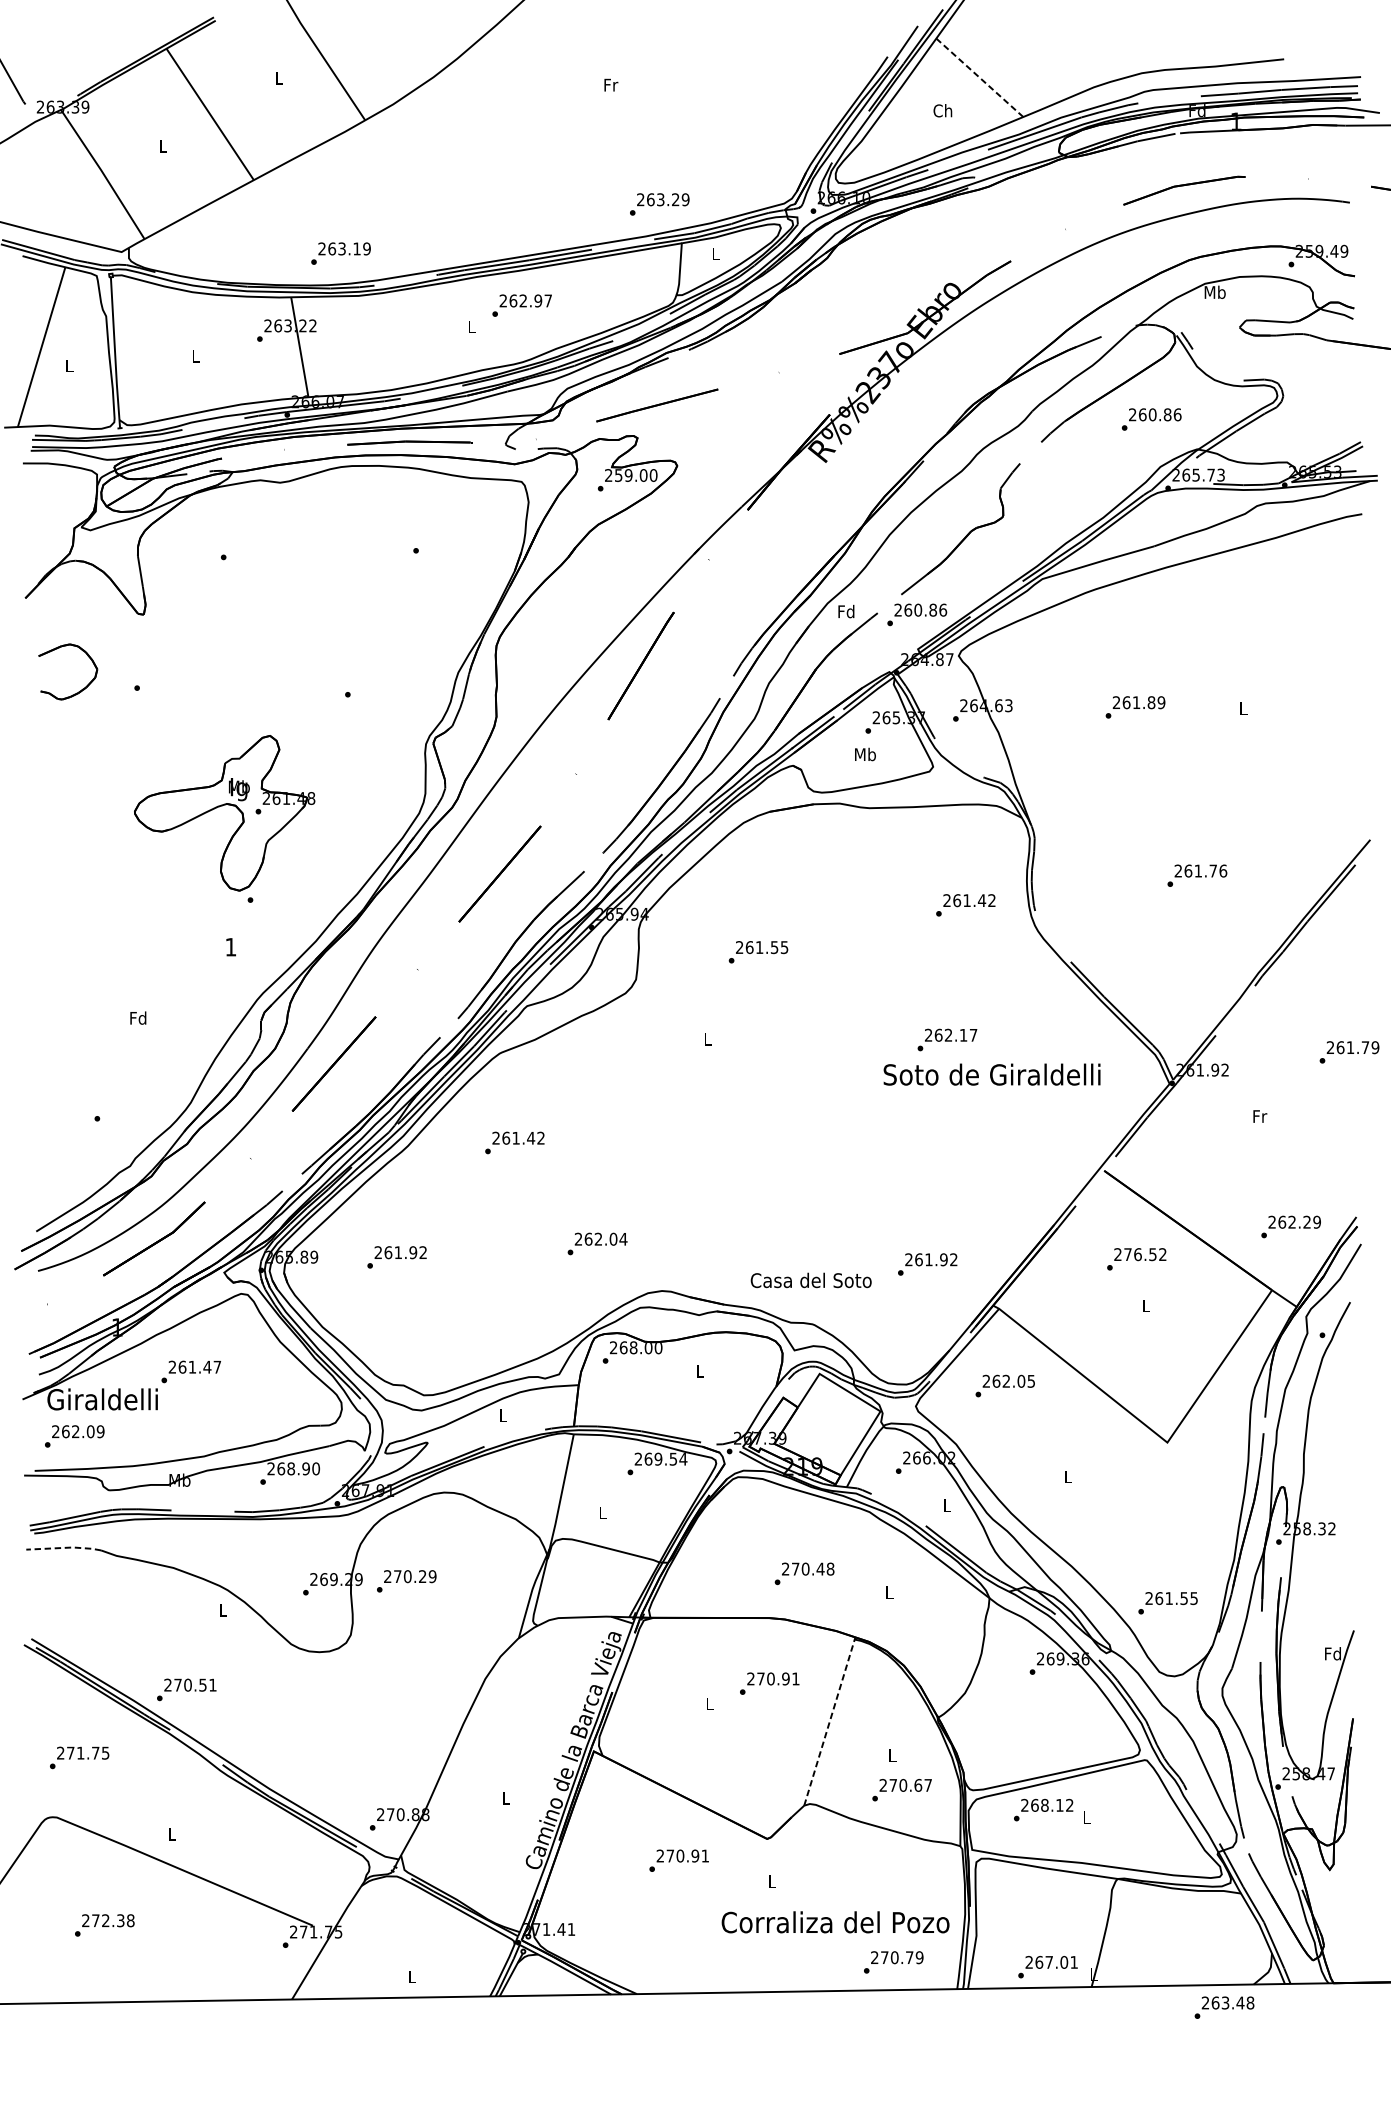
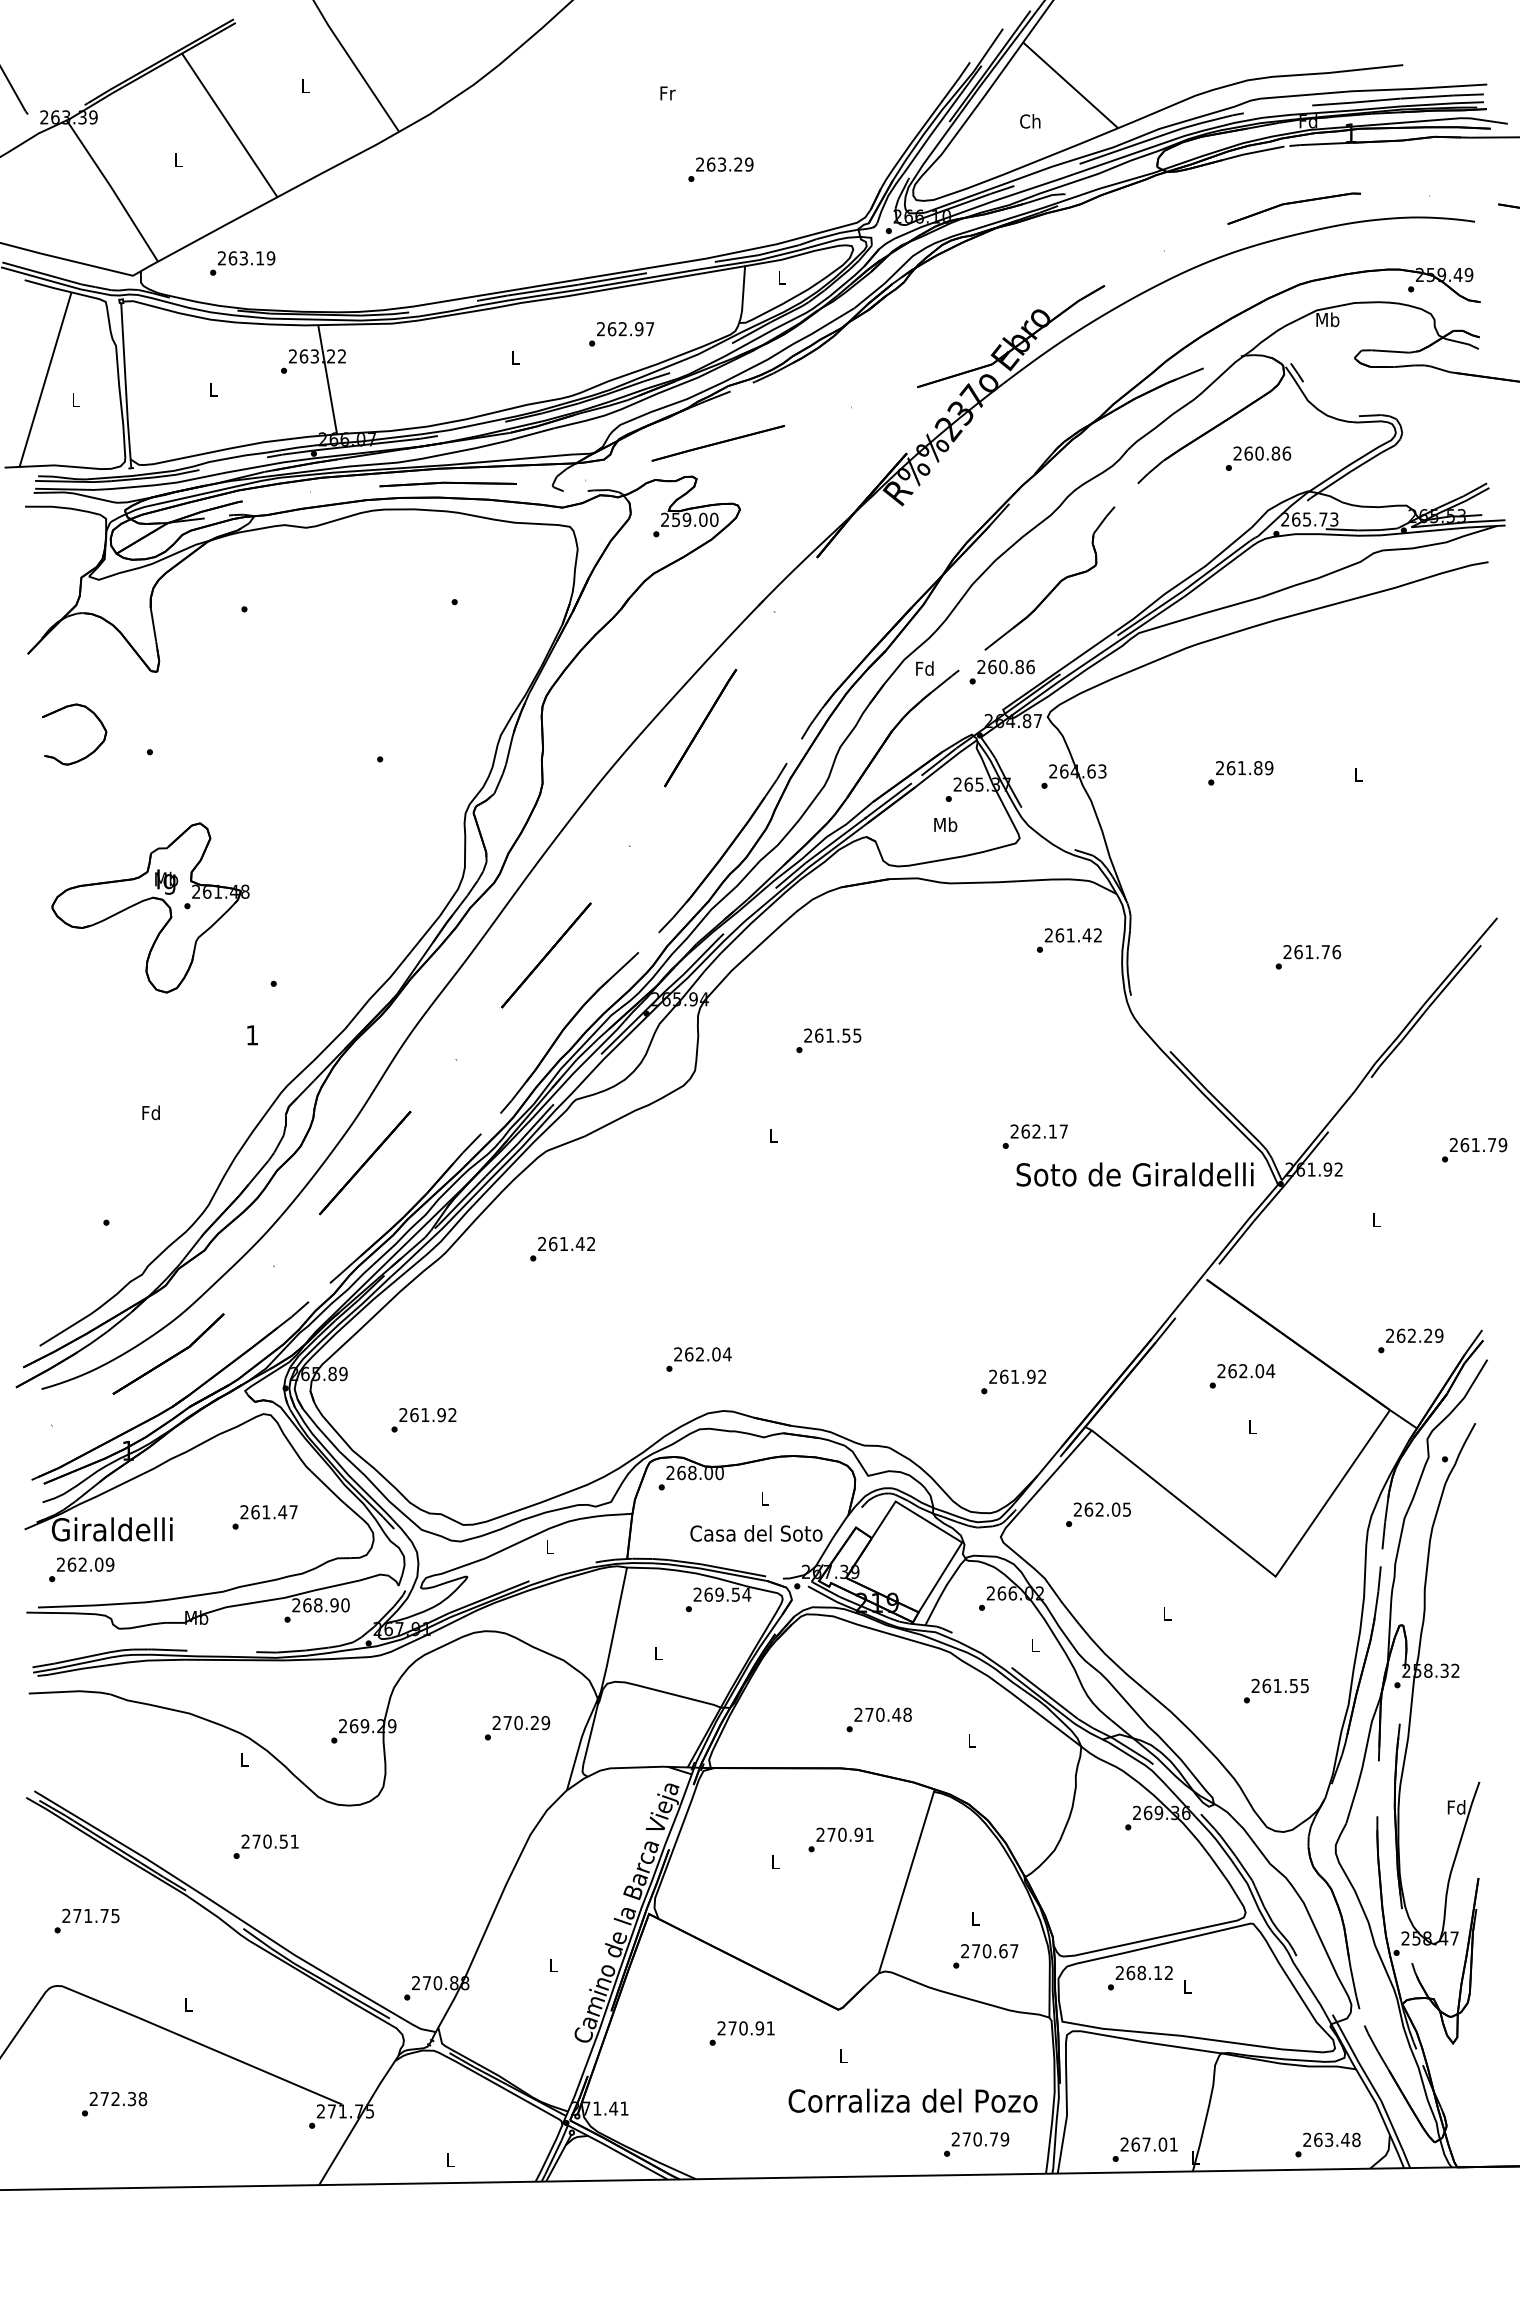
line: (979, 77) -> (1070, 85), dashed -> solid
text: (659, 204) -> (720, 169), moved
text: (340, 253) -> (242, 263), moved
text: (522, 305) -> (621, 334), moved
part: (222, 806) -> (148, 900), moved
text: (965, 905) -> (1069, 940), moved
text: (991, 1074) -> (1134, 1174), moved
text: (1259, 1116) -> (1376, 1220), Fr -> L
text: (597, 1243) -> (698, 1359), moved
text: (1145, 1254) -> (1251, 1371), 276.52 -> 262.04
text: (396, 1257) -> (423, 1420), moved
text: (811, 1280) -> (756, 1533), moved
text: (190, 1372) -> (264, 1517), moved
line: (64, 1547) -> (70, 1691), dashed -> solid
text: (406, 1580) -> (517, 1727), moved
text: (1168, 1602) -> (1276, 1690), moved
text: (186, 1689) -> (265, 1846), moved
line: (829, 1722) -> (906, 1882), dashed -> solid
text: (1224, 2007) -> (1327, 2144), moved

